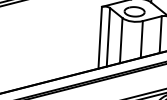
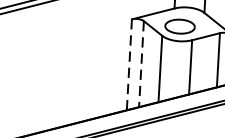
line: (100, 37) -> (129, 64), solid -> dashed
line: (108, 37) -> (141, 64), solid -> dashed

